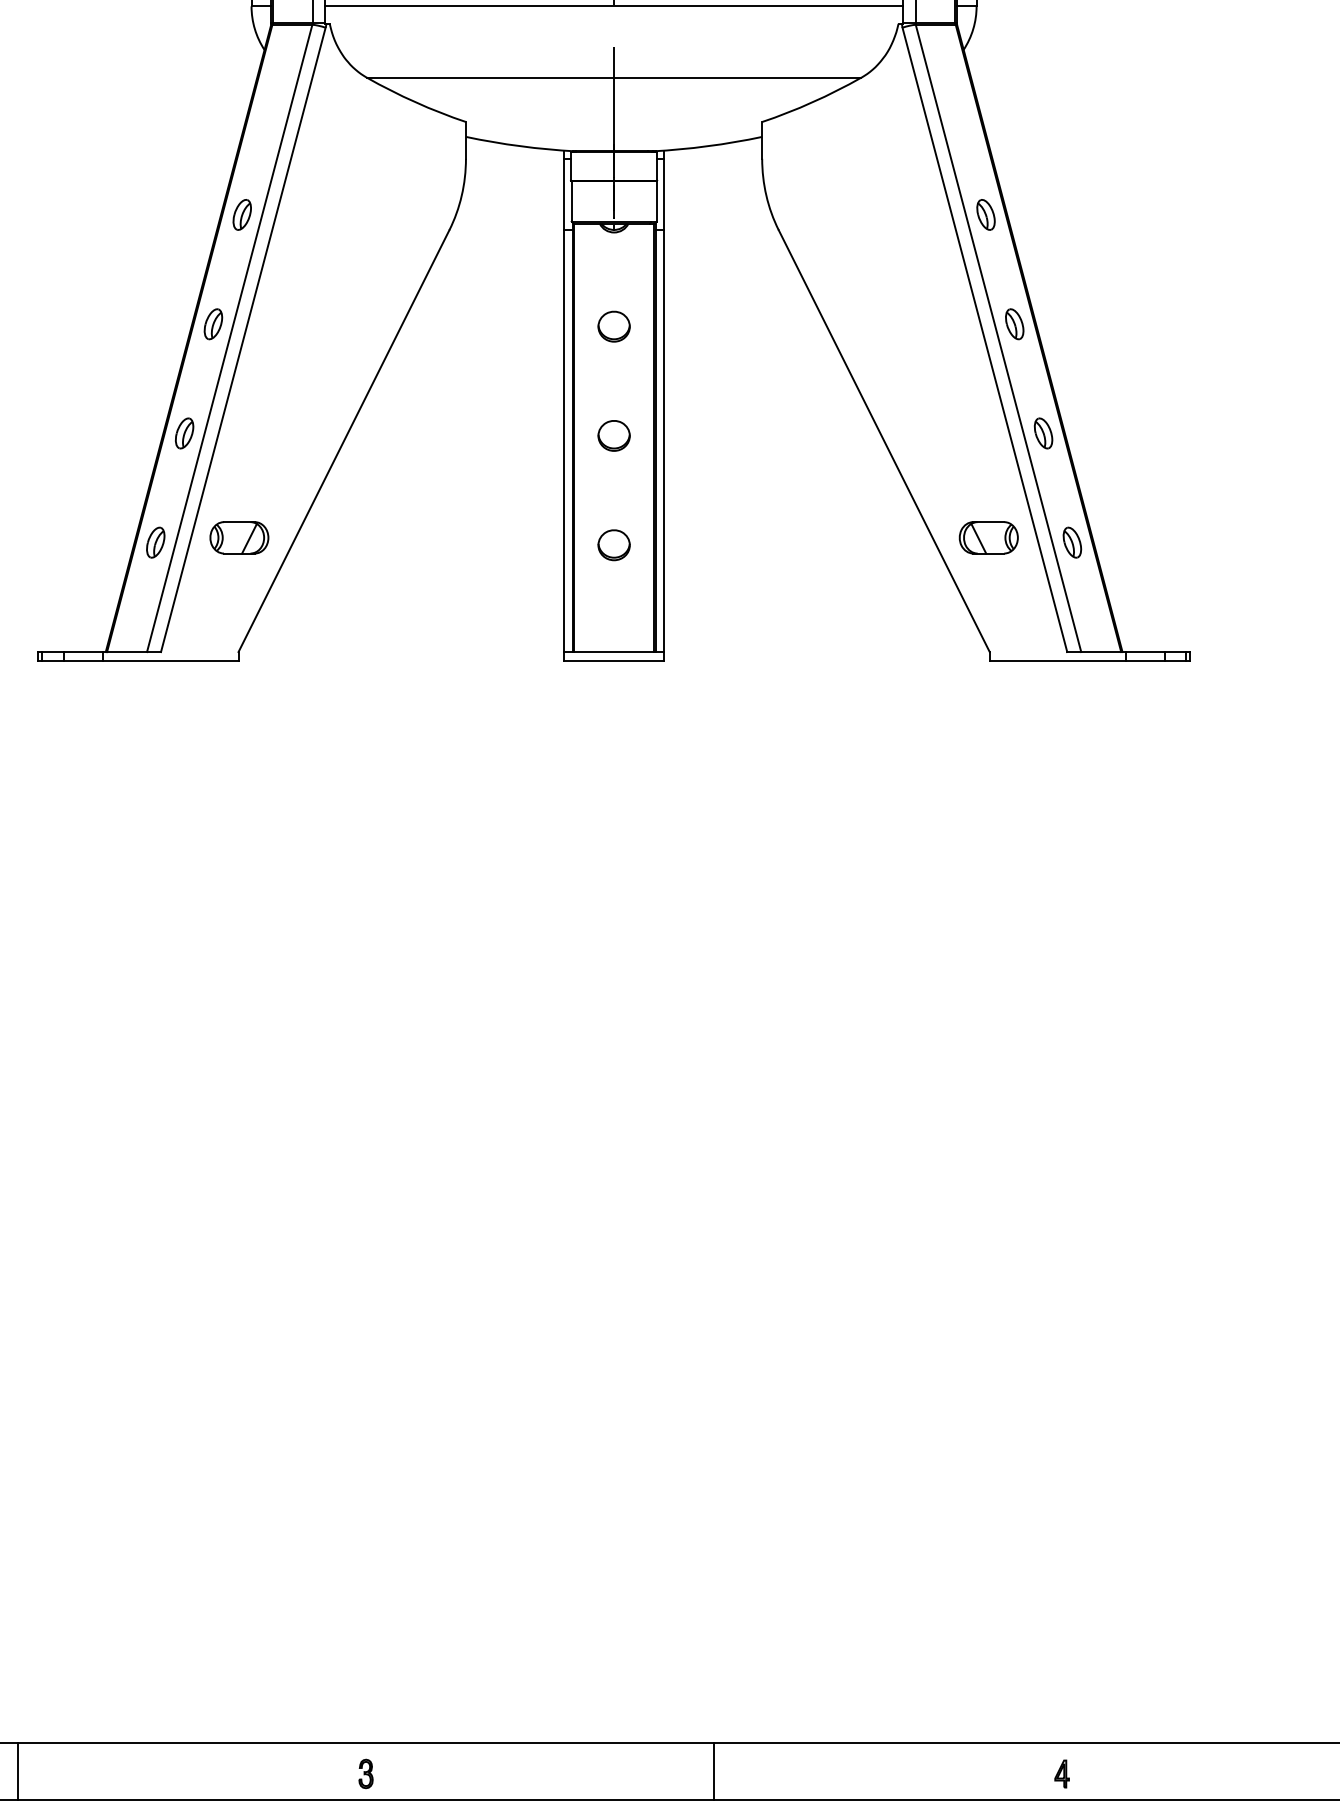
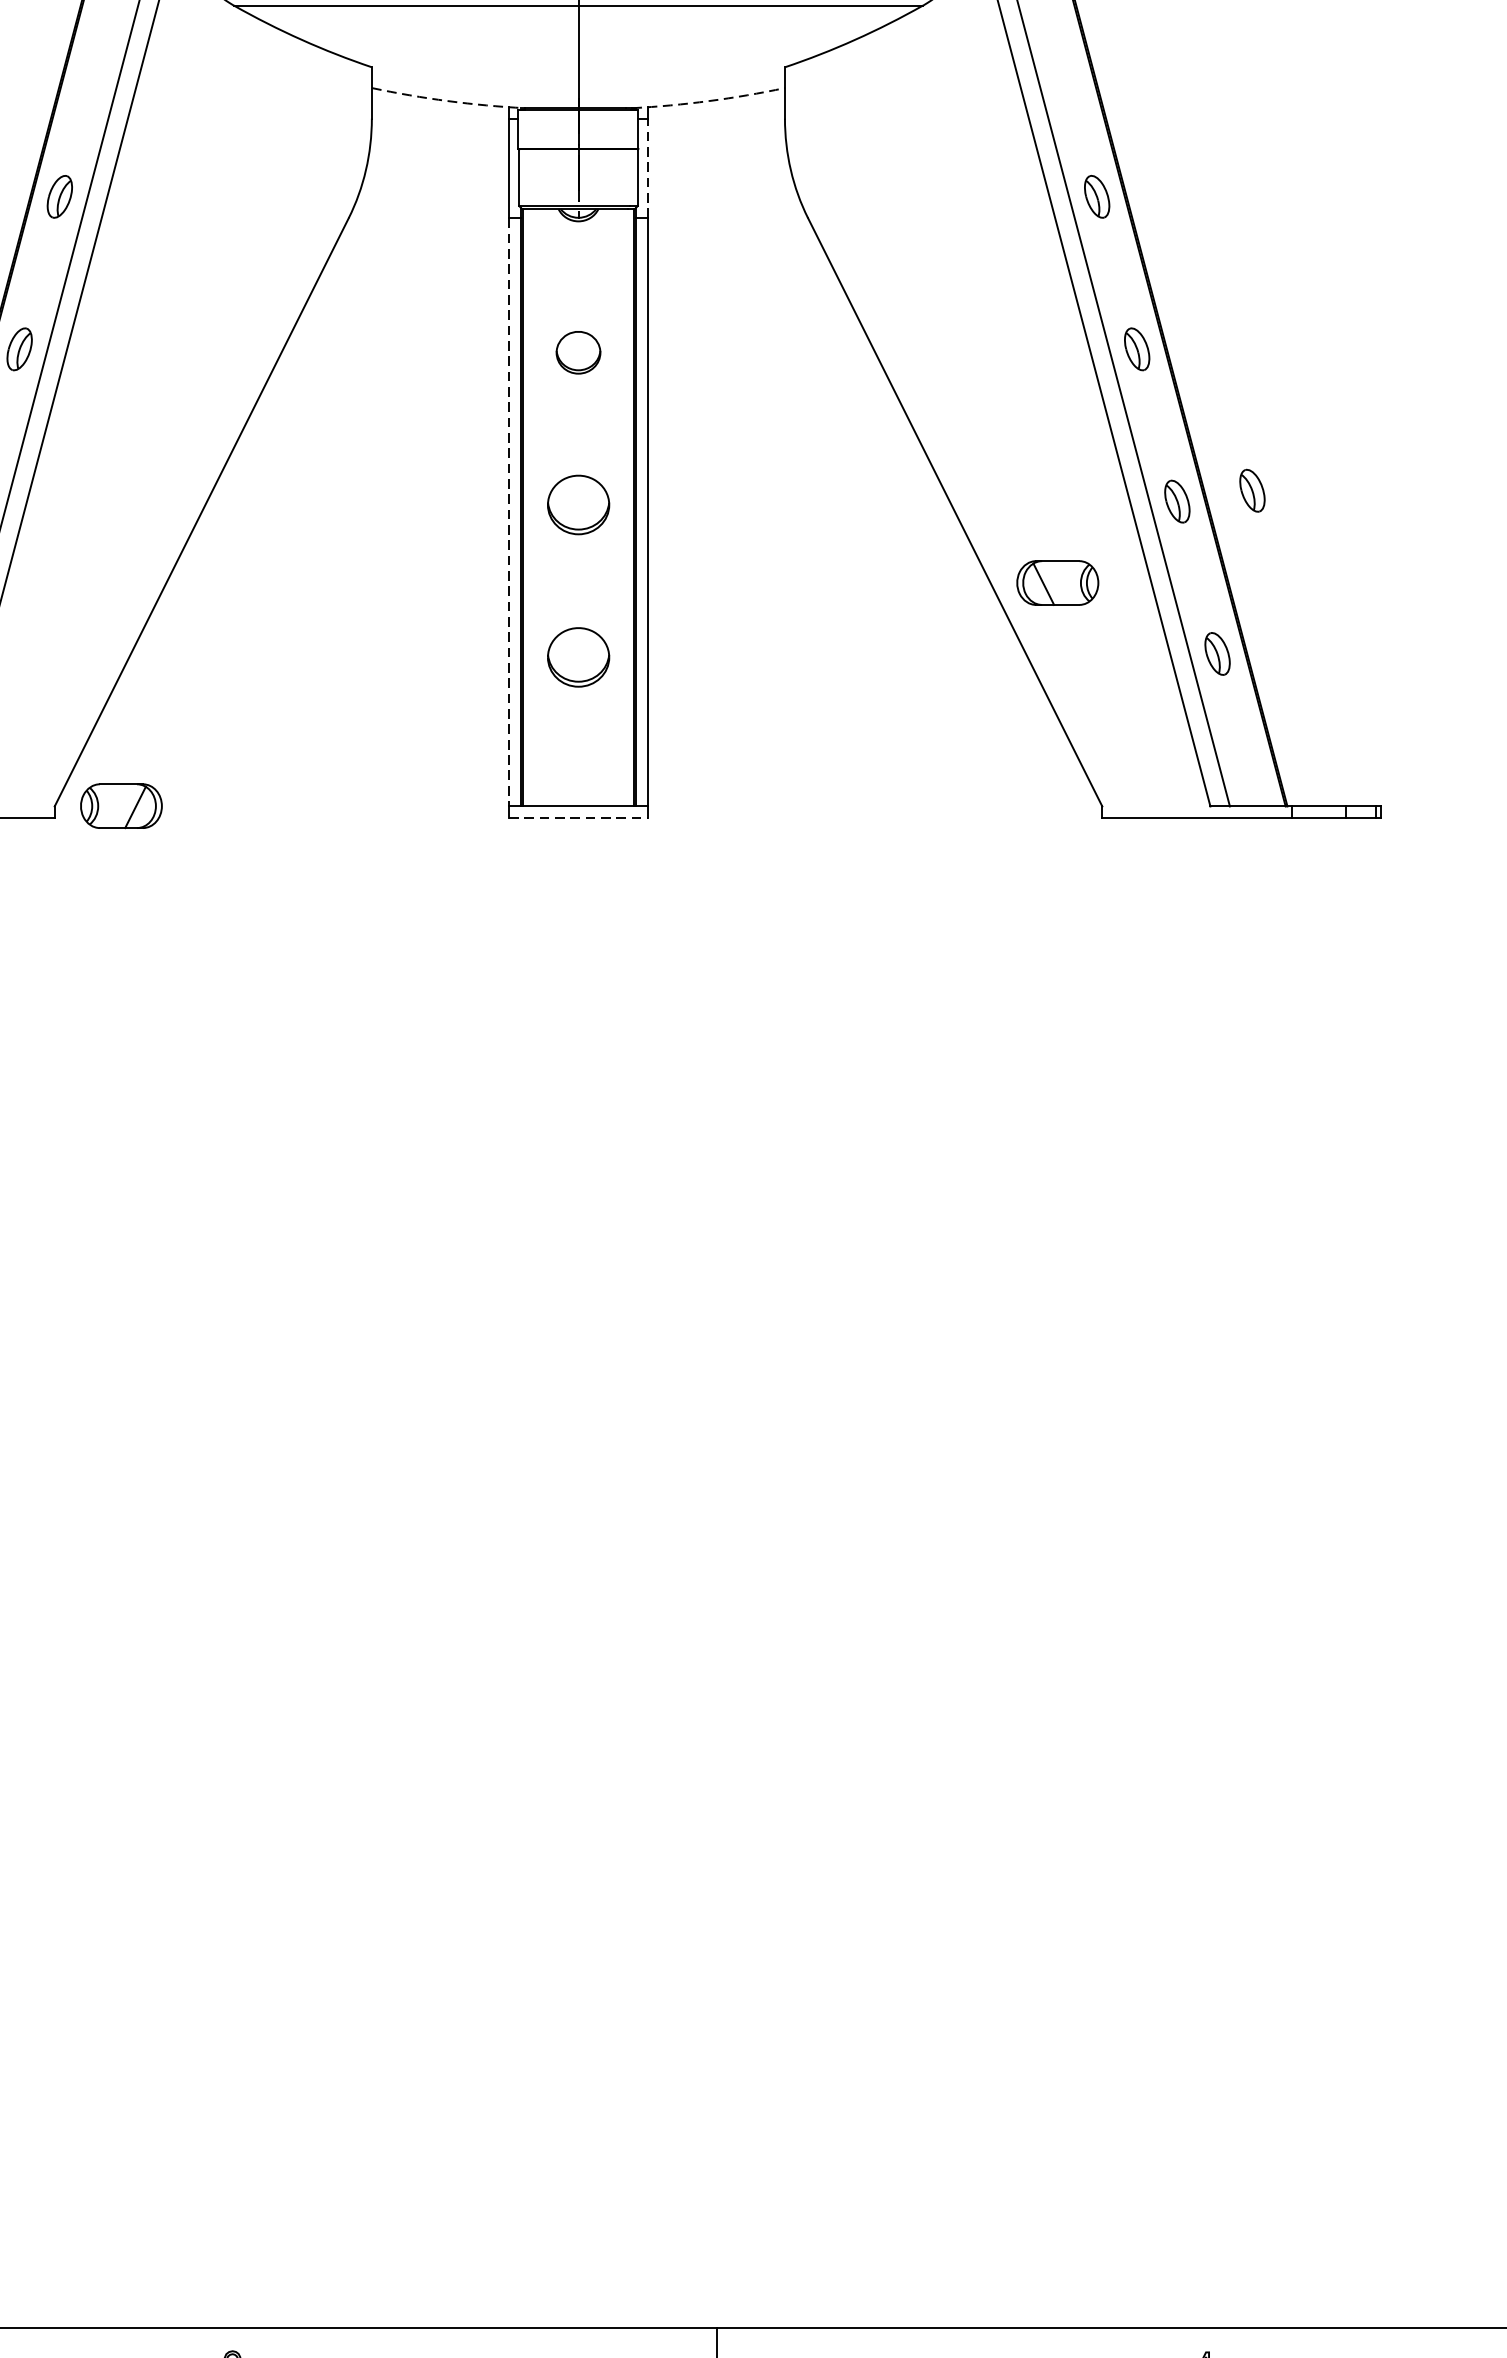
arc: (520, 146) -> (447, 101), solid -> dashed
arc: (707, 146) -> (708, 101), solid -> dashed
line: (664, 194) -> (648, 168), solid -> dashed
part: (1097, 425) -> (1252, 490), added
part: (613, 435) -> (577, 504), size x1.4
line: (564, 441) -> (509, 512), solid -> dashed
part: (239, 537) -> (121, 805), moved
part: (988, 537) -> (1057, 582), moved
part: (613, 545) -> (577, 657), size x1.4
line: (614, 660) -> (579, 818), solid -> dashed

